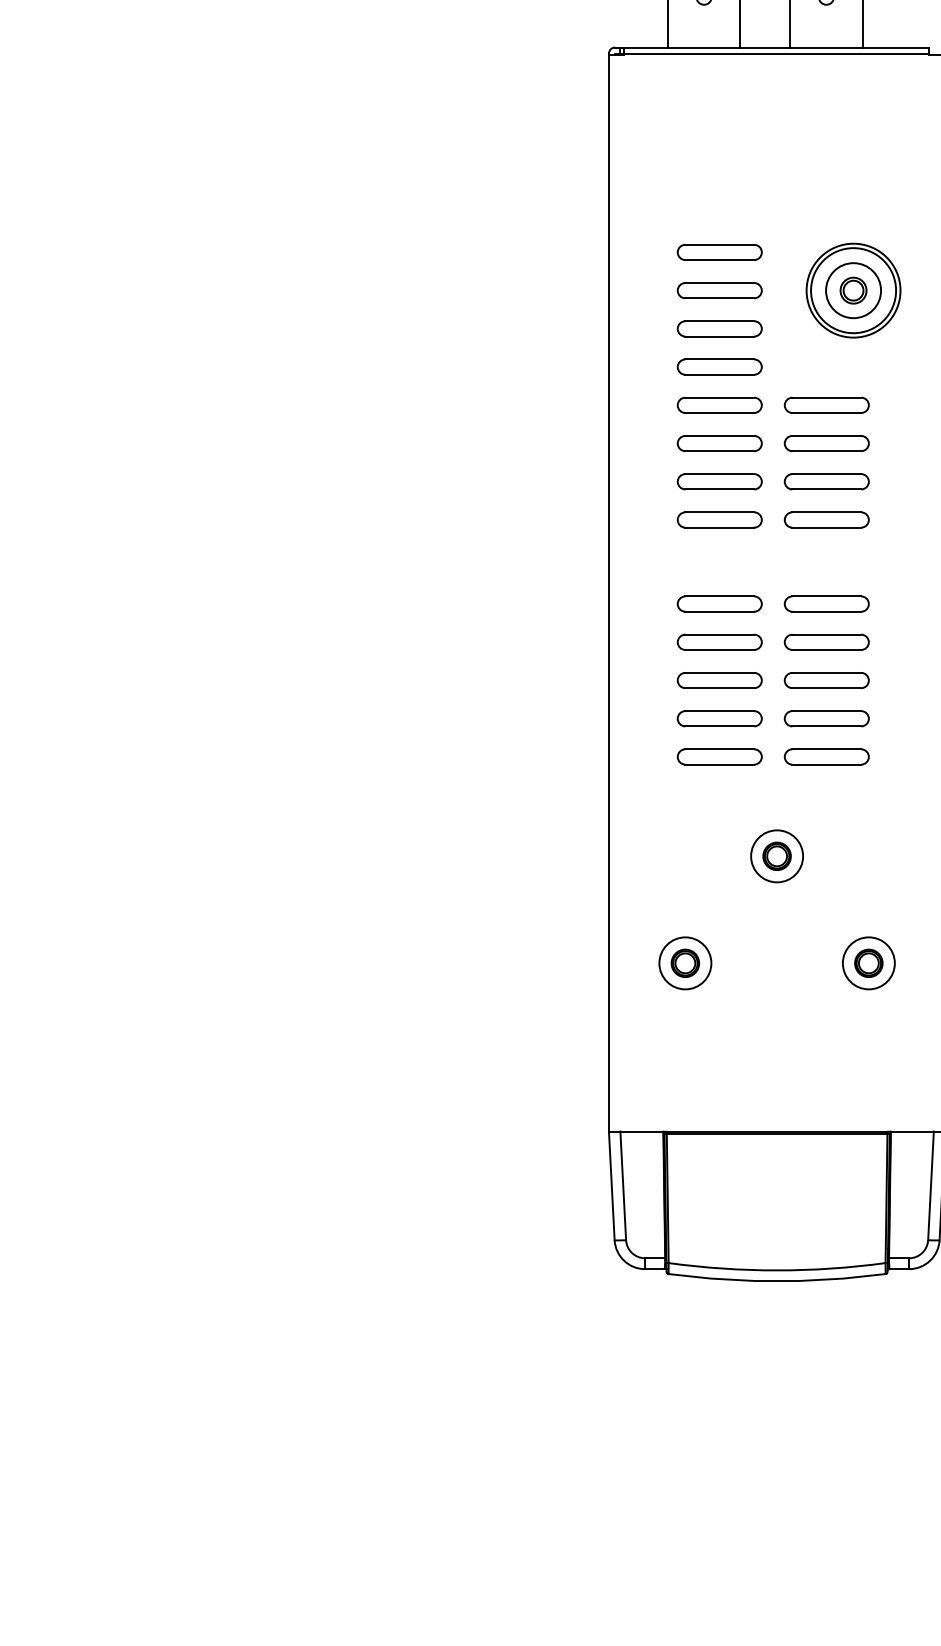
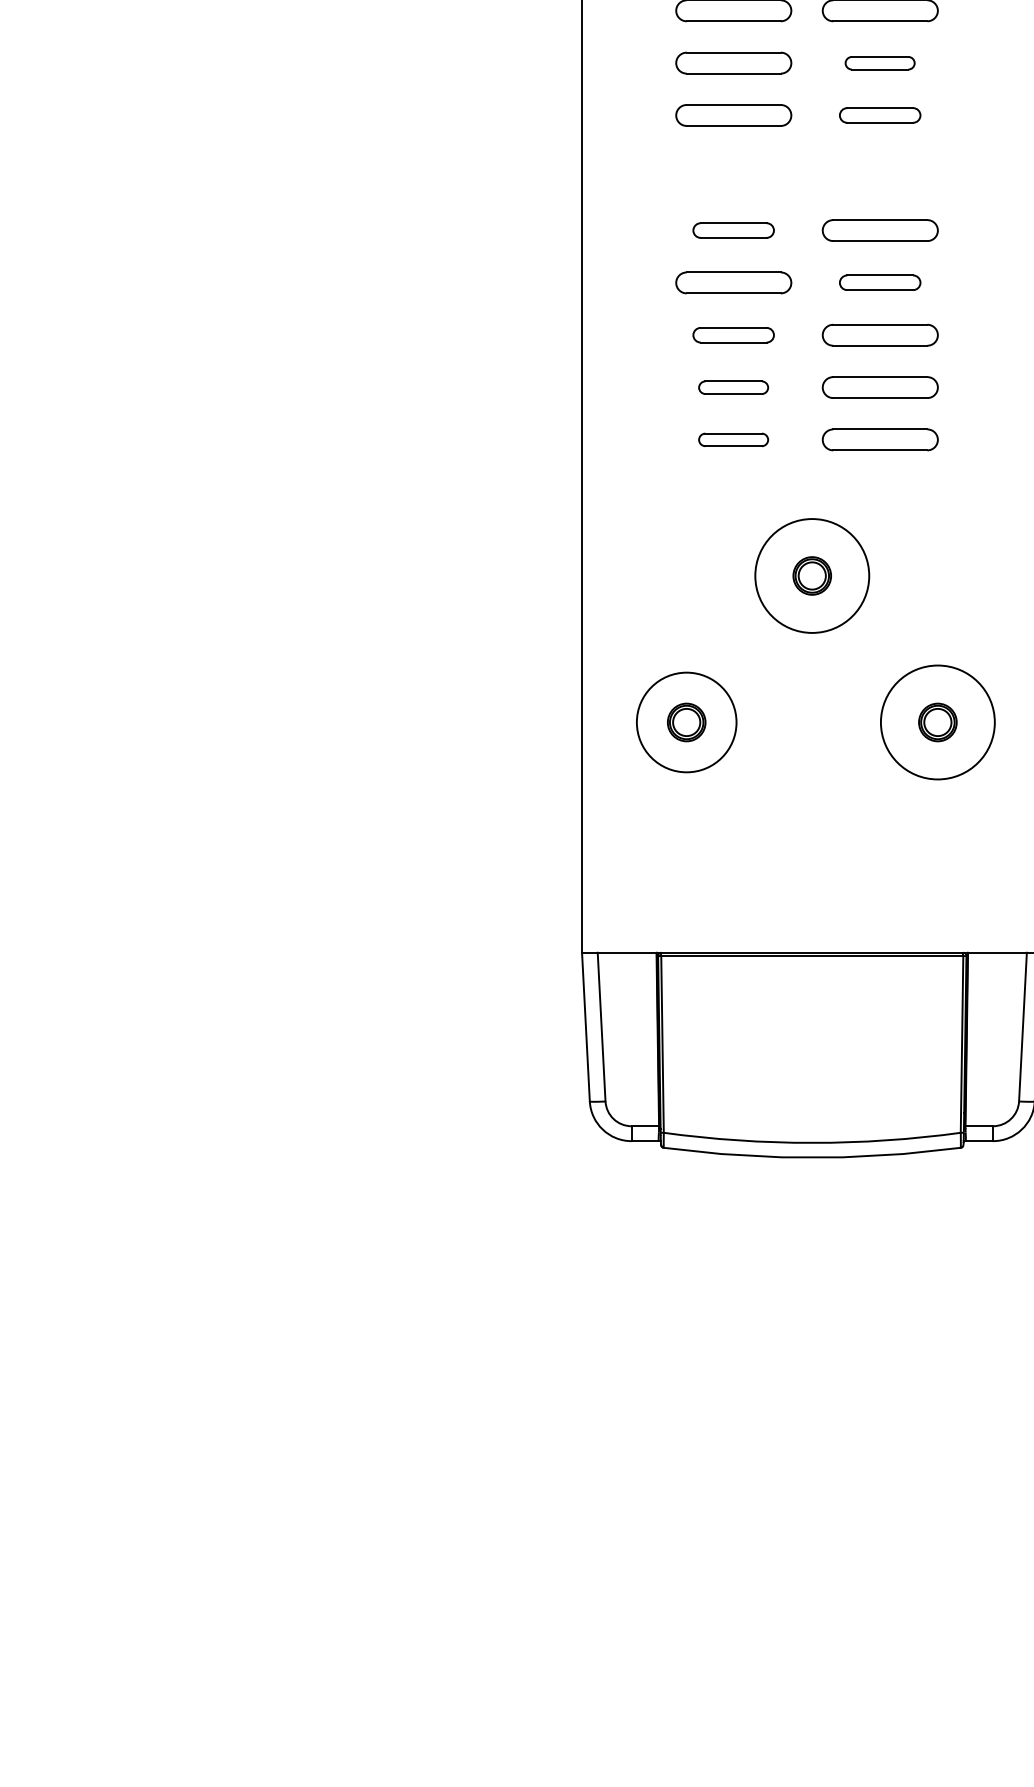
part: (826, 481) -> (879, 62), size x0.6
part: (826, 519) -> (879, 114), size x0.7
part: (719, 603) -> (733, 229), size x0.7
part: (826, 641) -> (879, 281), size x0.7
part: (719, 680) -> (733, 335), size x0.7
part: (719, 718) -> (733, 387), size x0.6
part: (719, 756) -> (733, 439), size x0.6
circle: (777, 856) -> (812, 576), size x1.6
circle: (685, 963) -> (686, 722), size x1.4
circle: (868, 963) -> (937, 722), size x1.6

